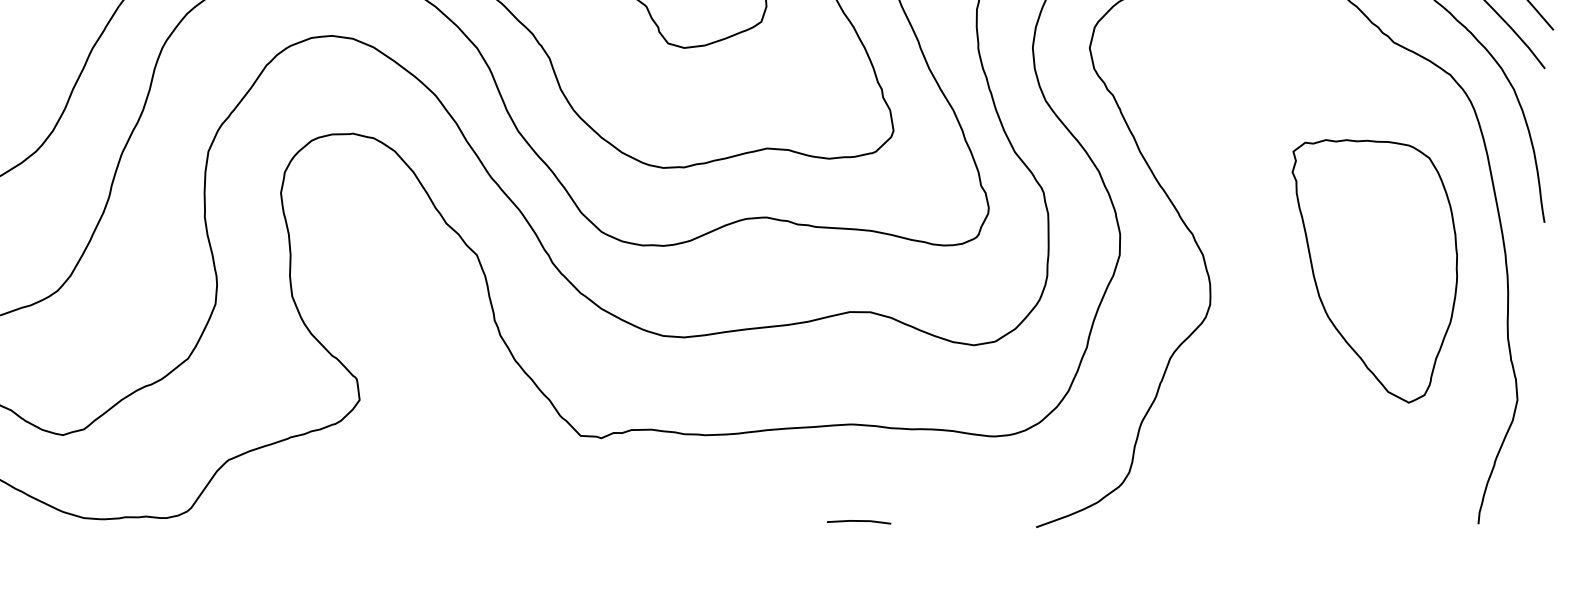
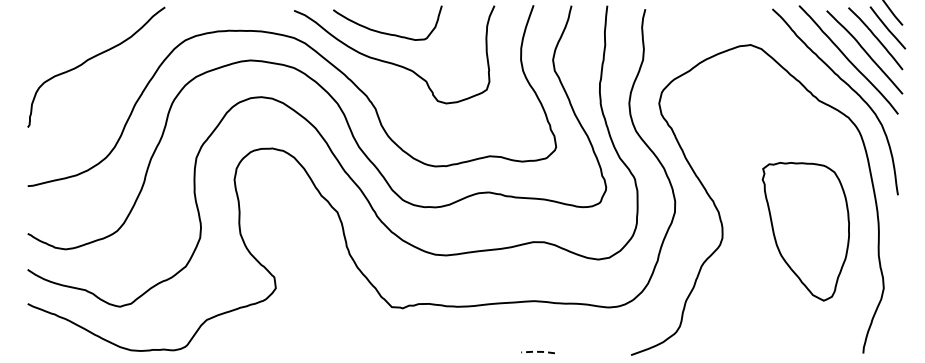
part: (1374, 270) -> (805, 231), moved
line: (857, 520) -> (537, 351), solid -> dashed

